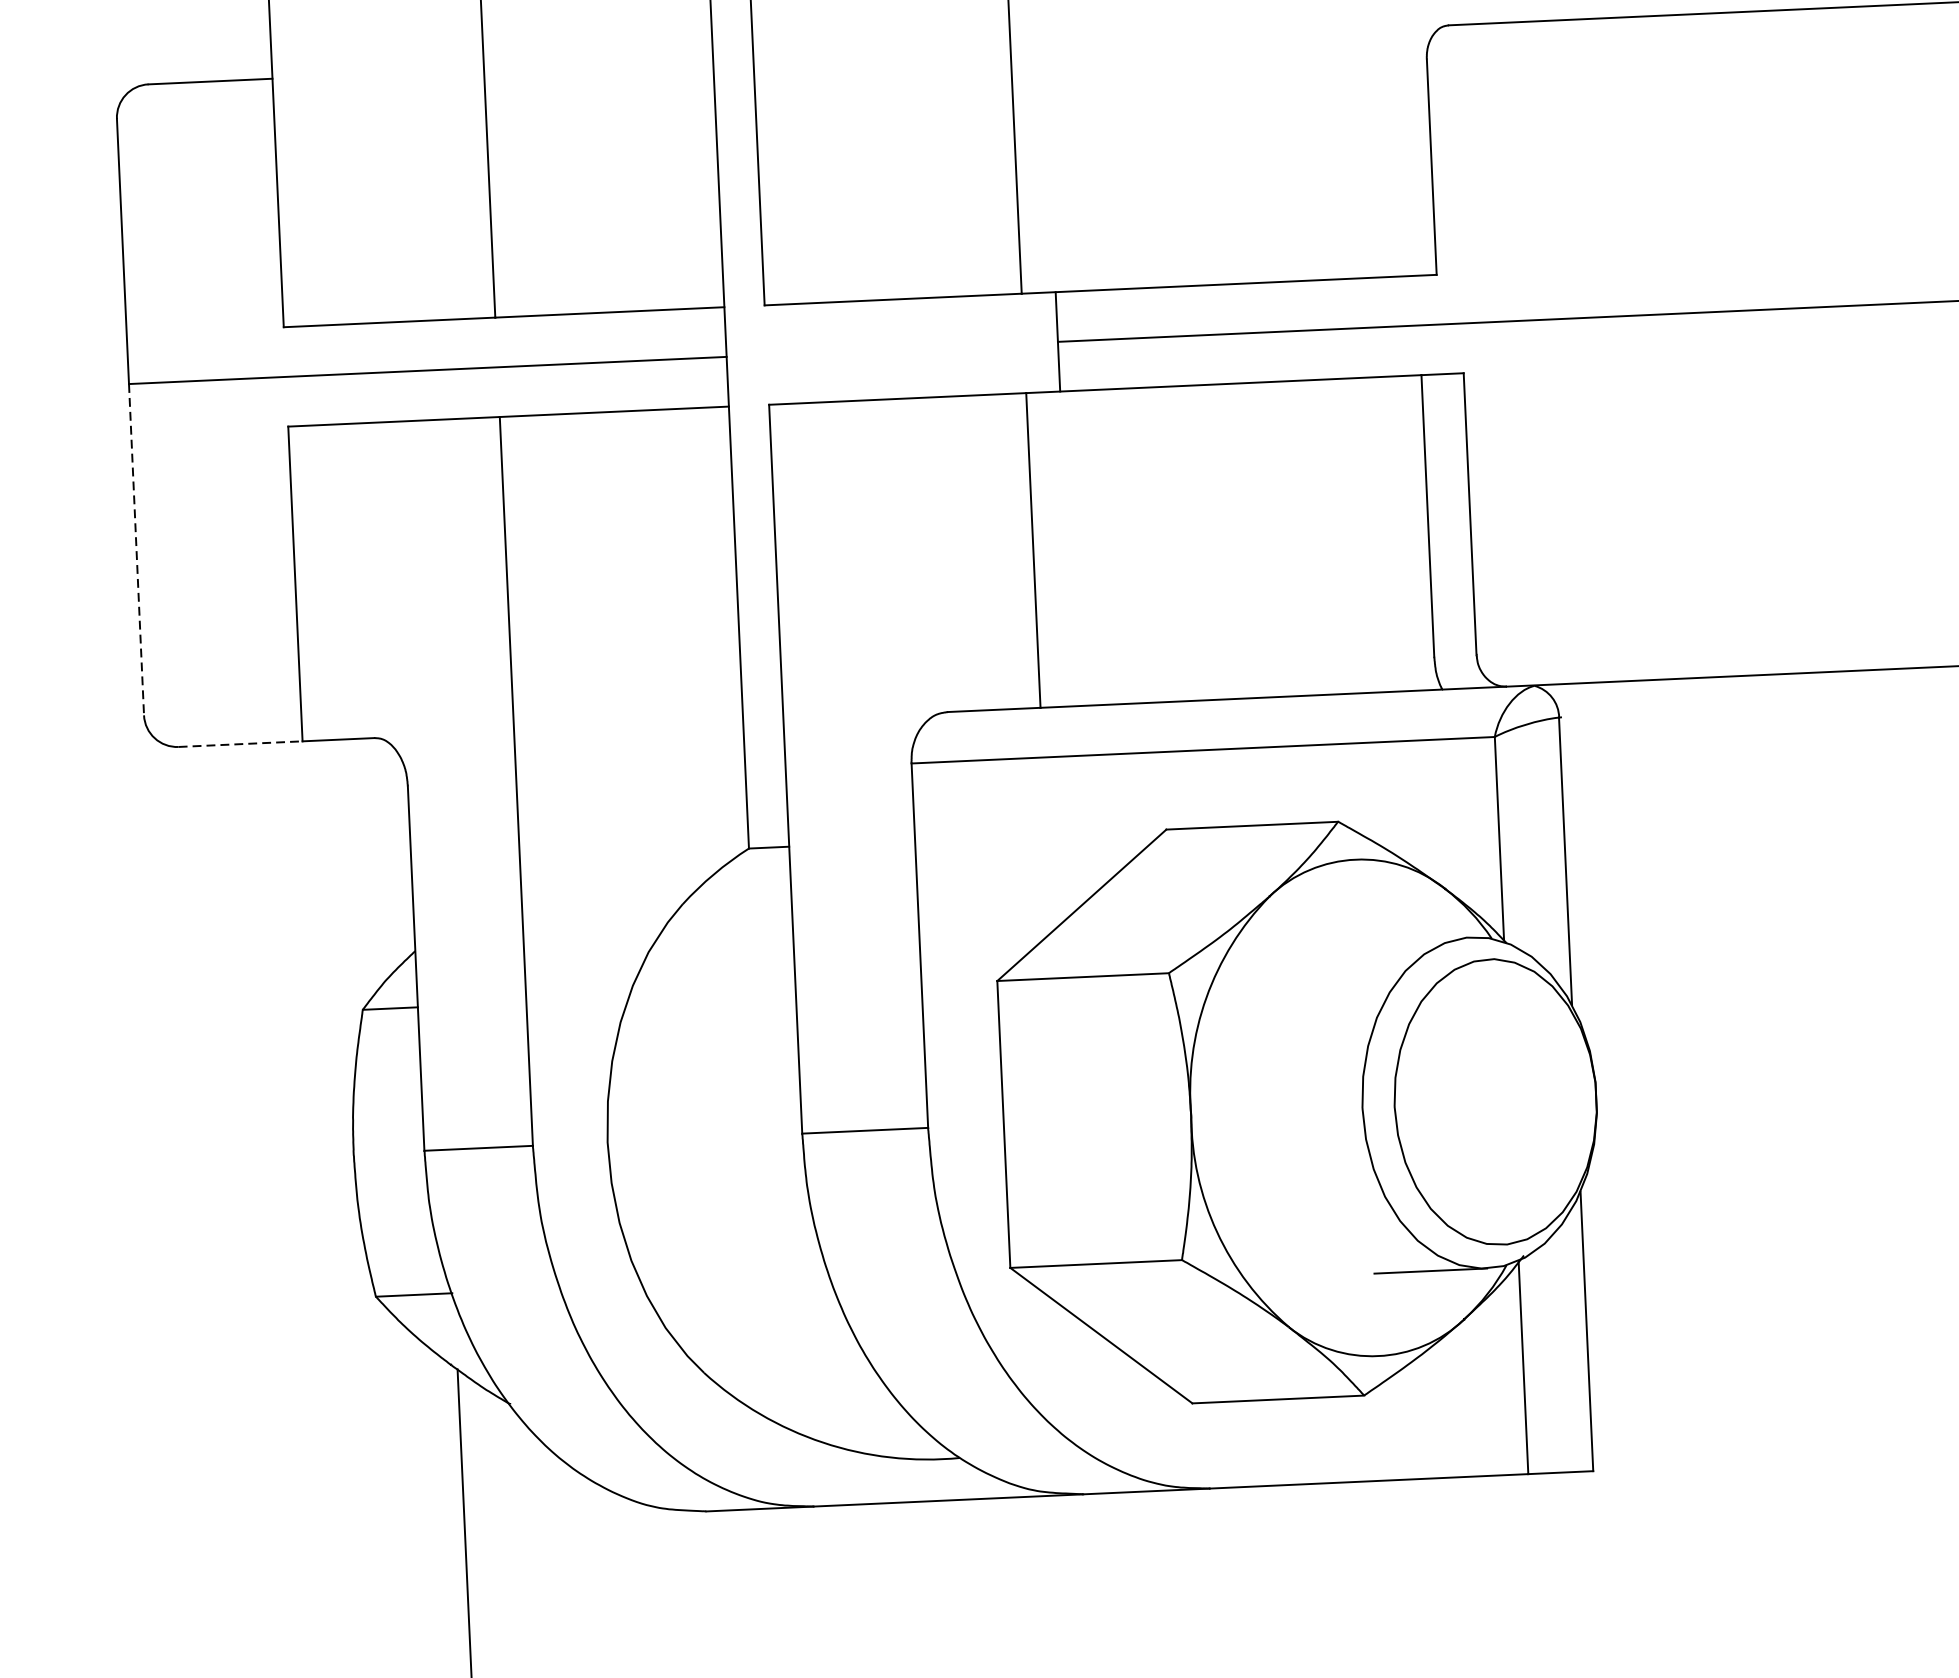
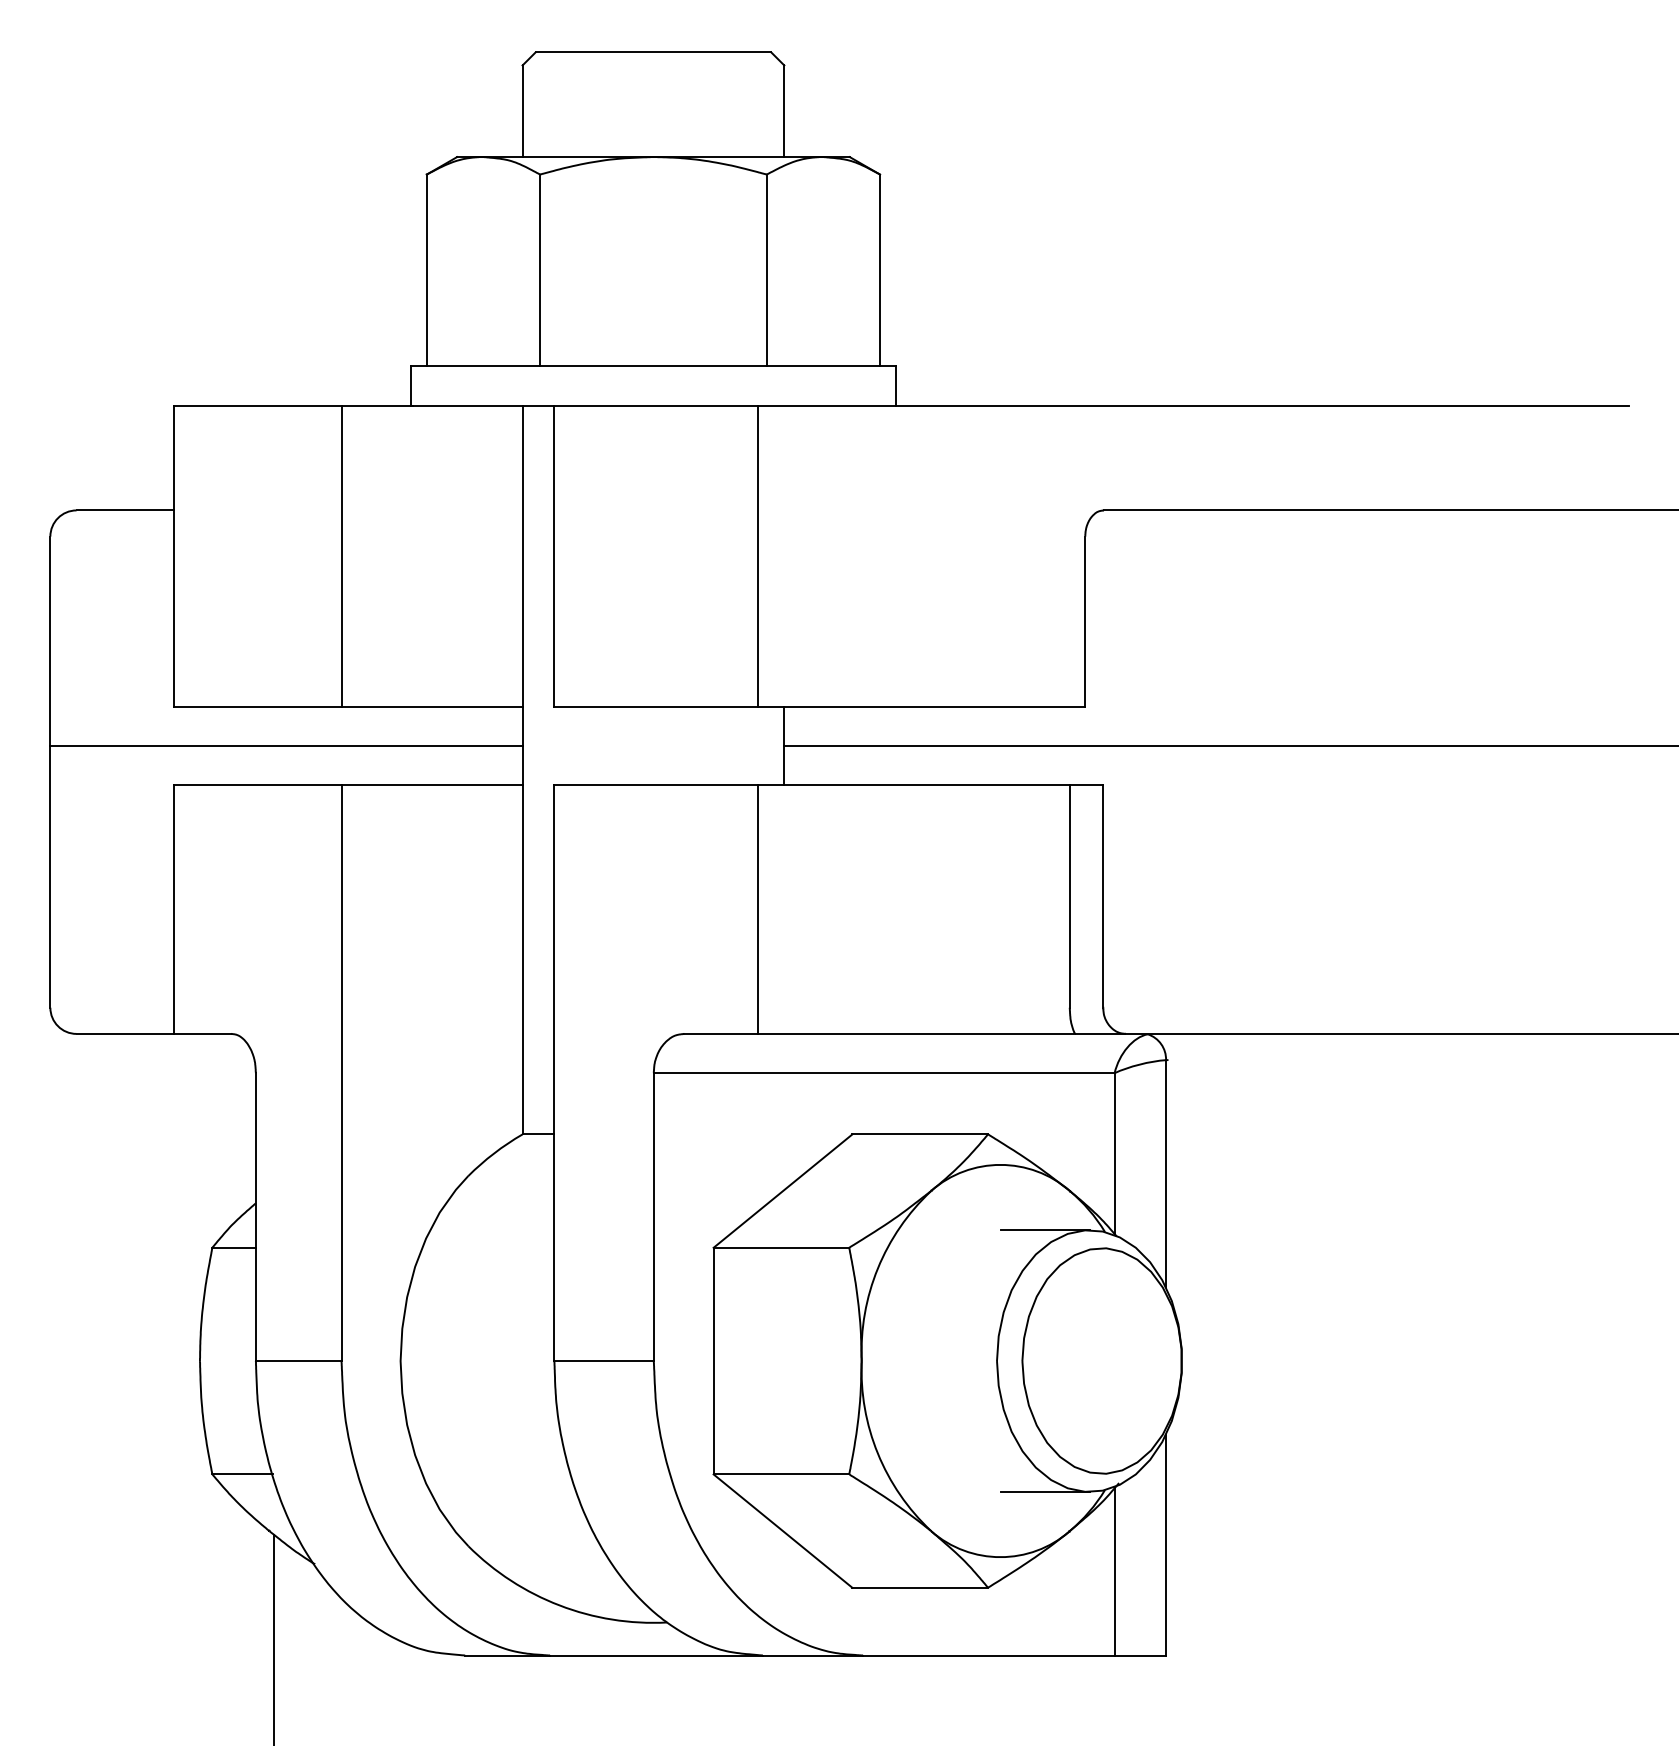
line: (136, 549) -> (50, 876), dashed -> solid
line: (240, 743) -> (125, 1033), dashed -> solid
line: (1415, 940) -> (1044, 1230), added

